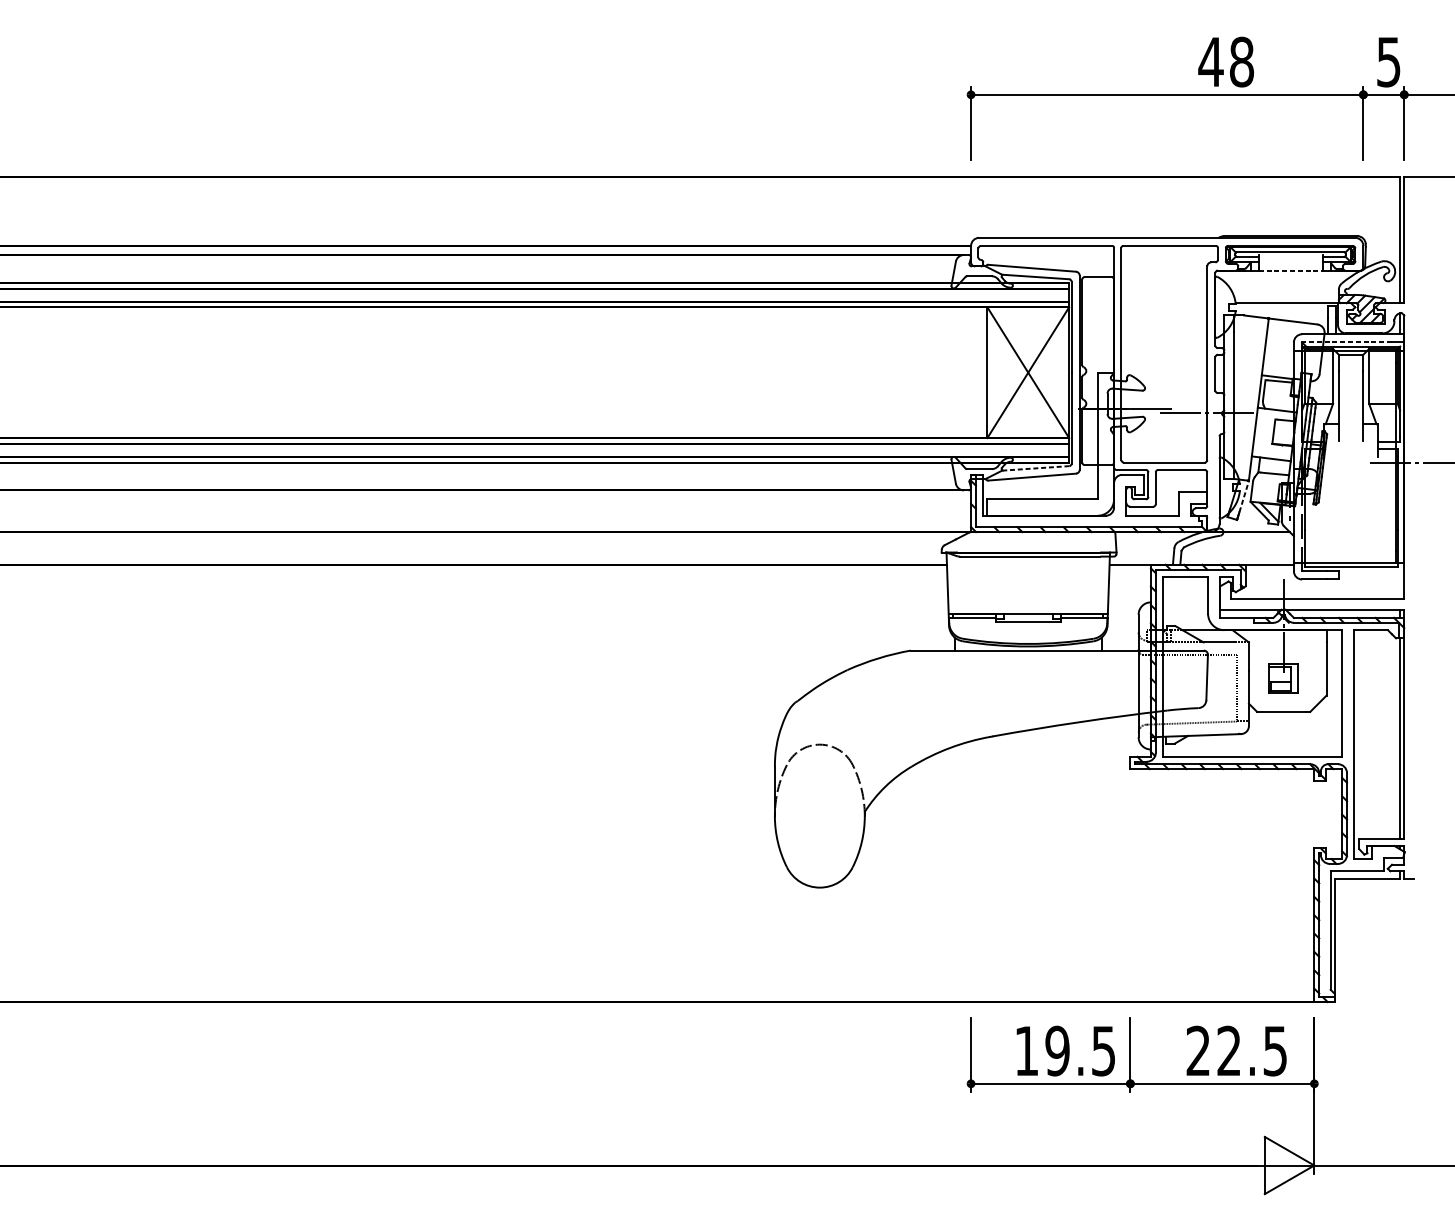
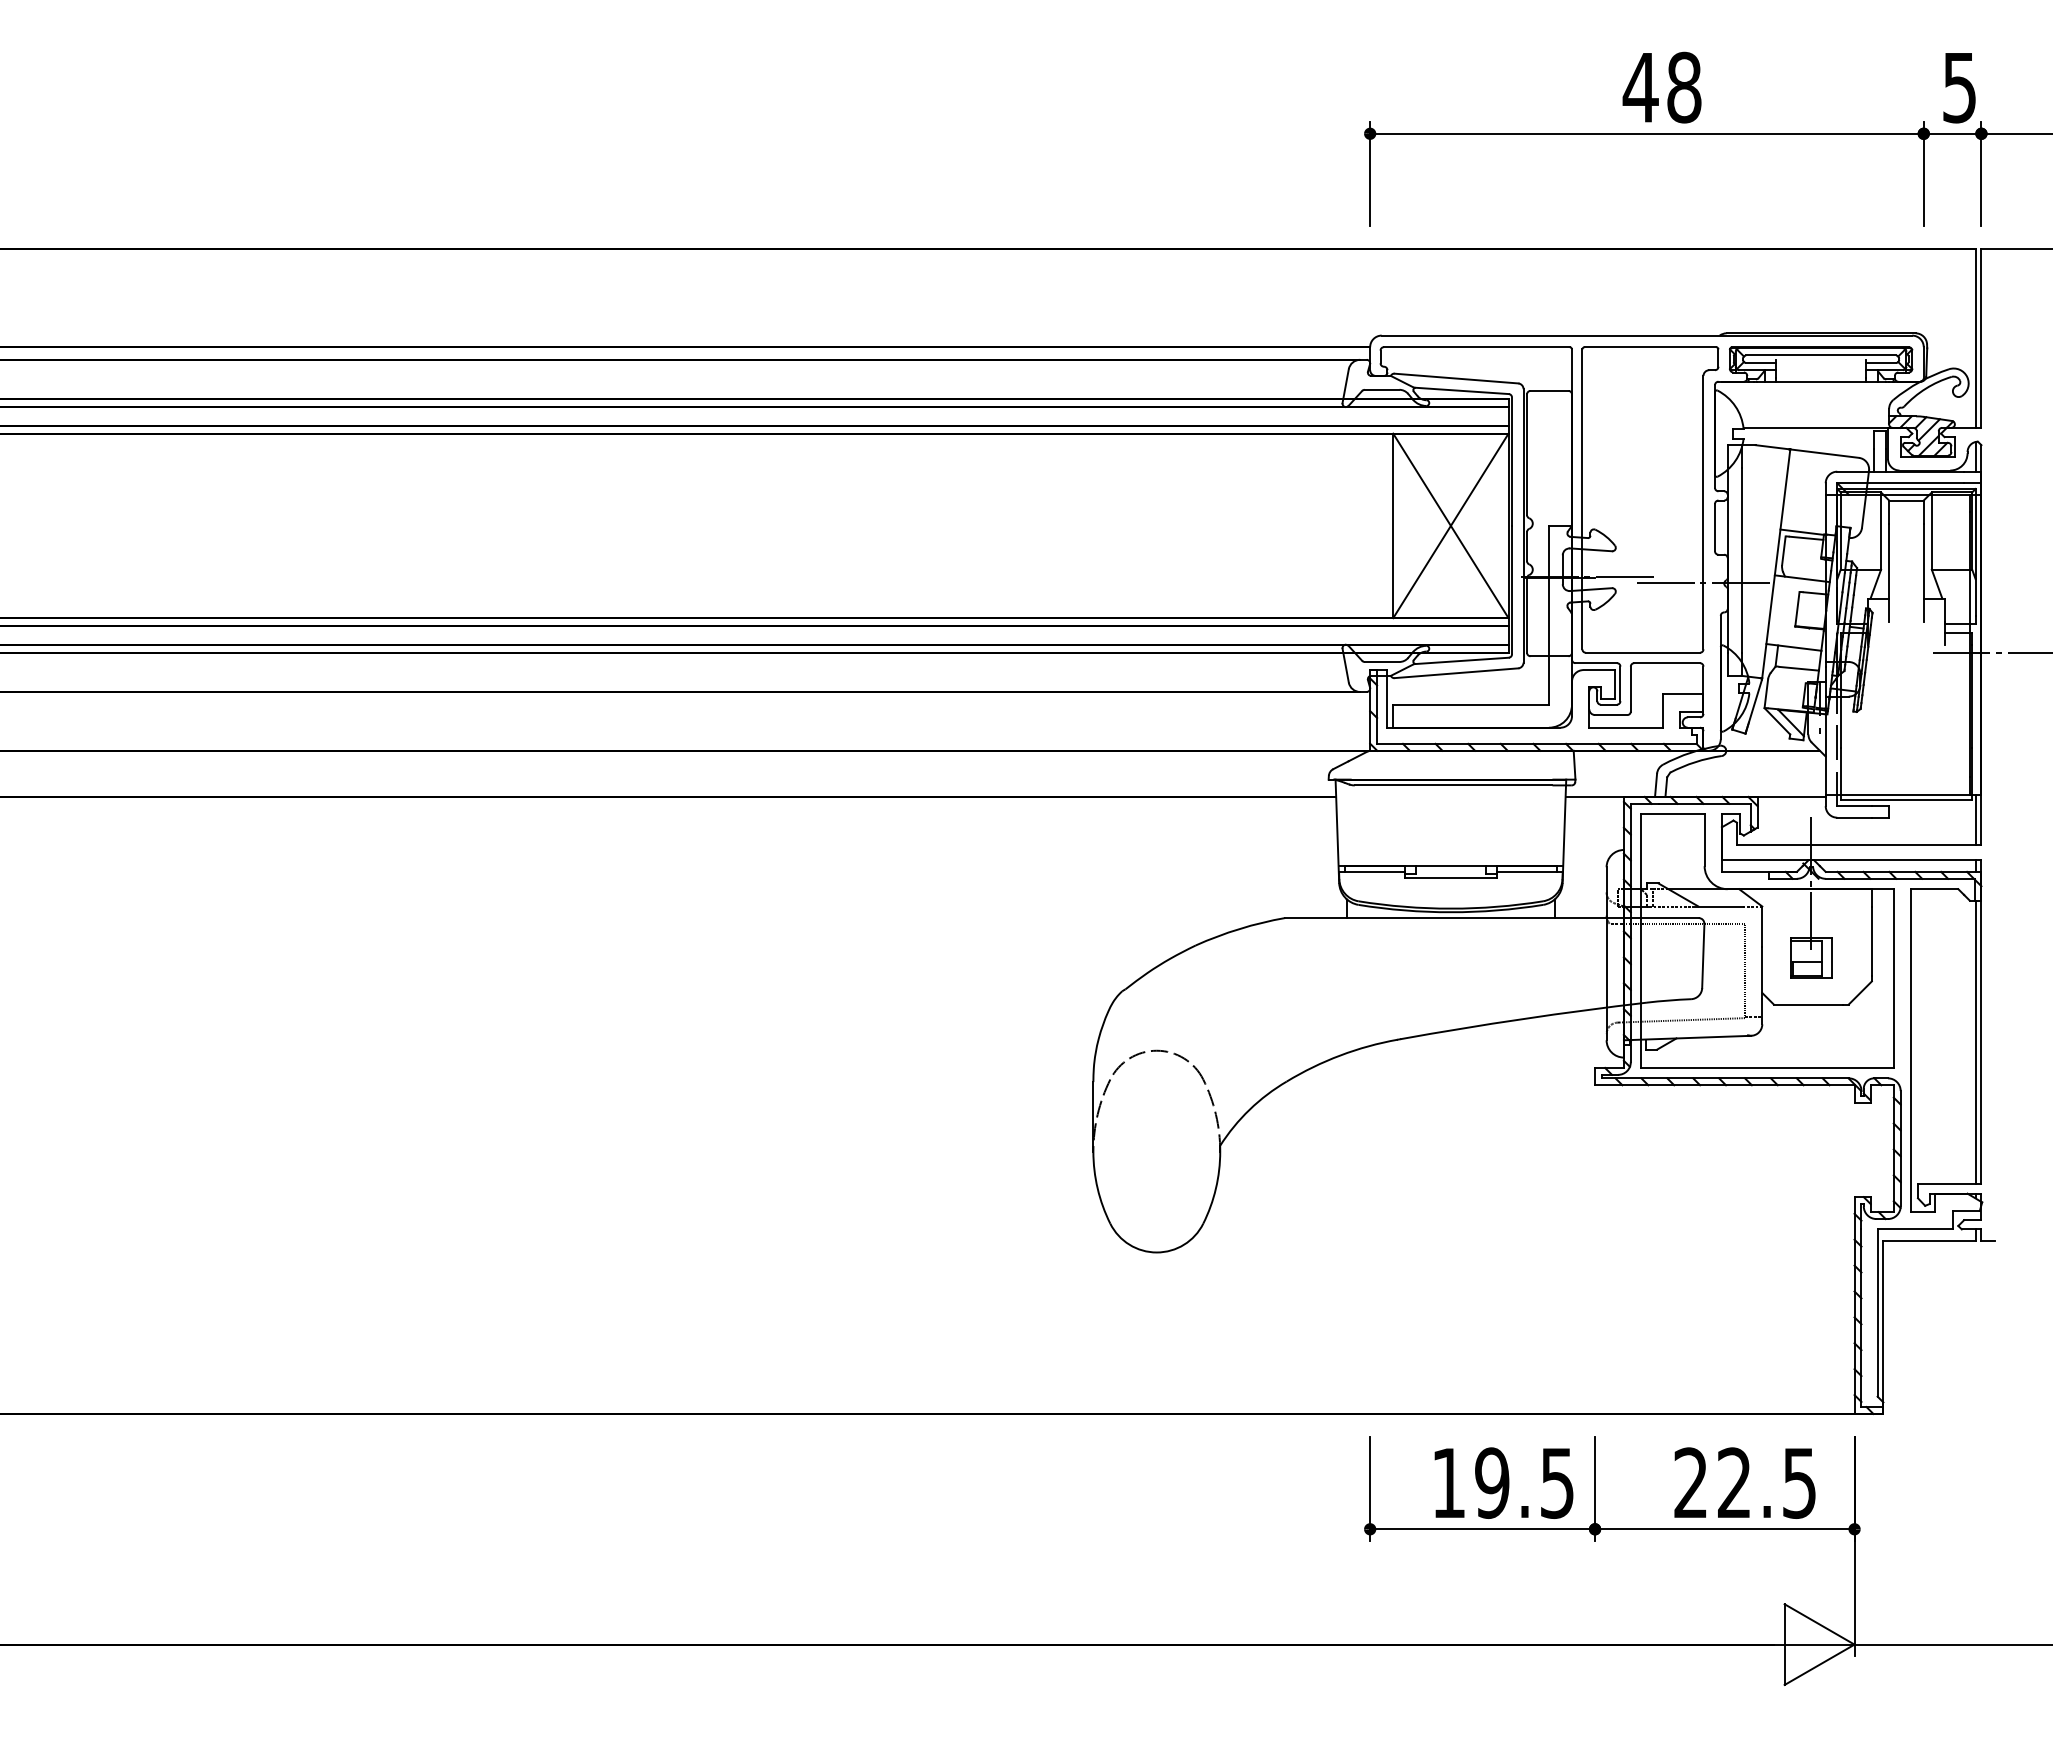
text: (1225, 62) -> (1661, 87), moved
line: (1290, 270) -> (1821, 381), dashed -> solid
line: (1346, 342) -> (1900, 483), dashed -> solid
line: (1035, 468) -> (1461, 660), dashed -> solid
line: (1244, 497) -> (1755, 701), dashed -> solid
line: (1400, 580) -> (1975, 819), added

